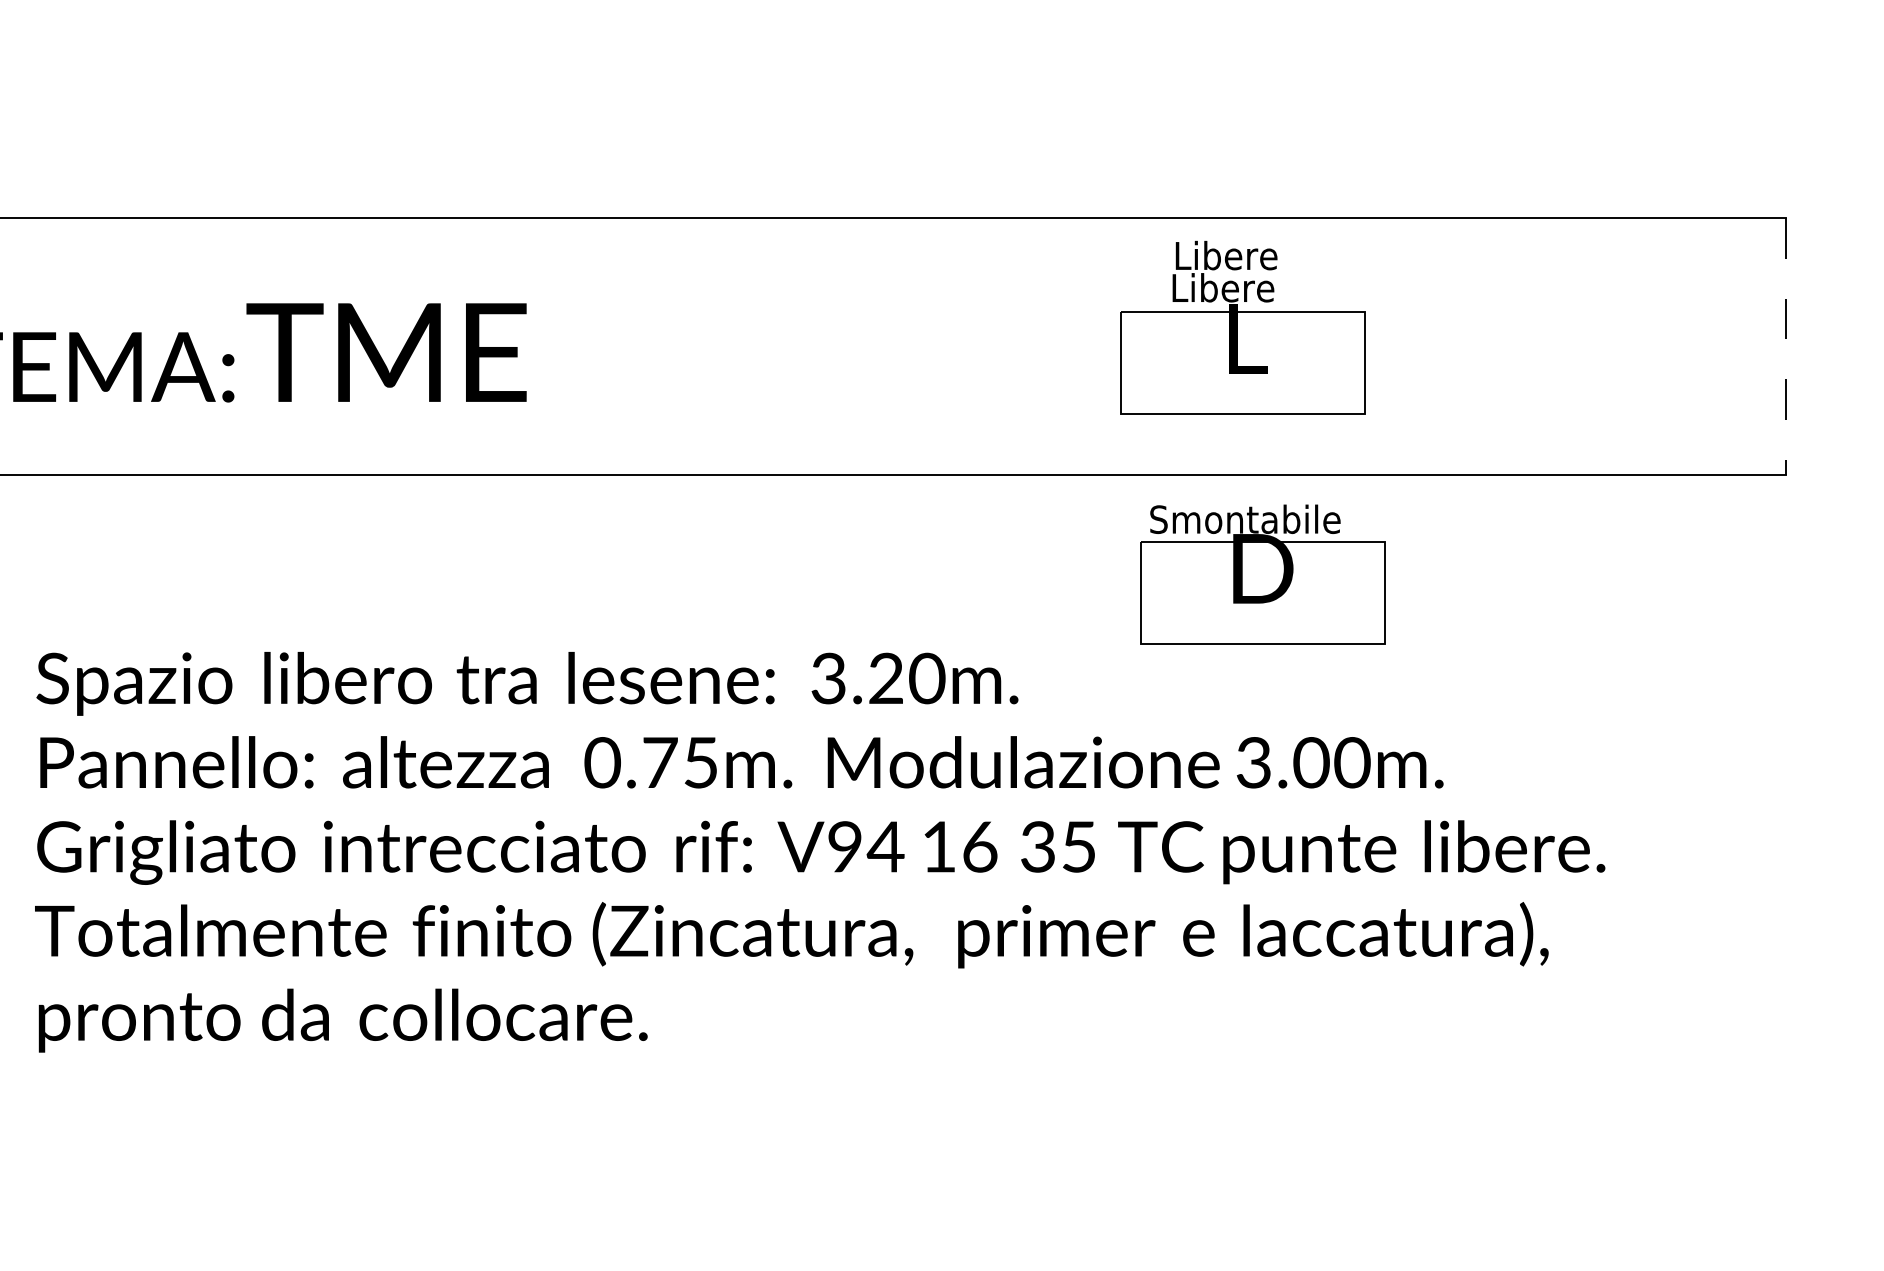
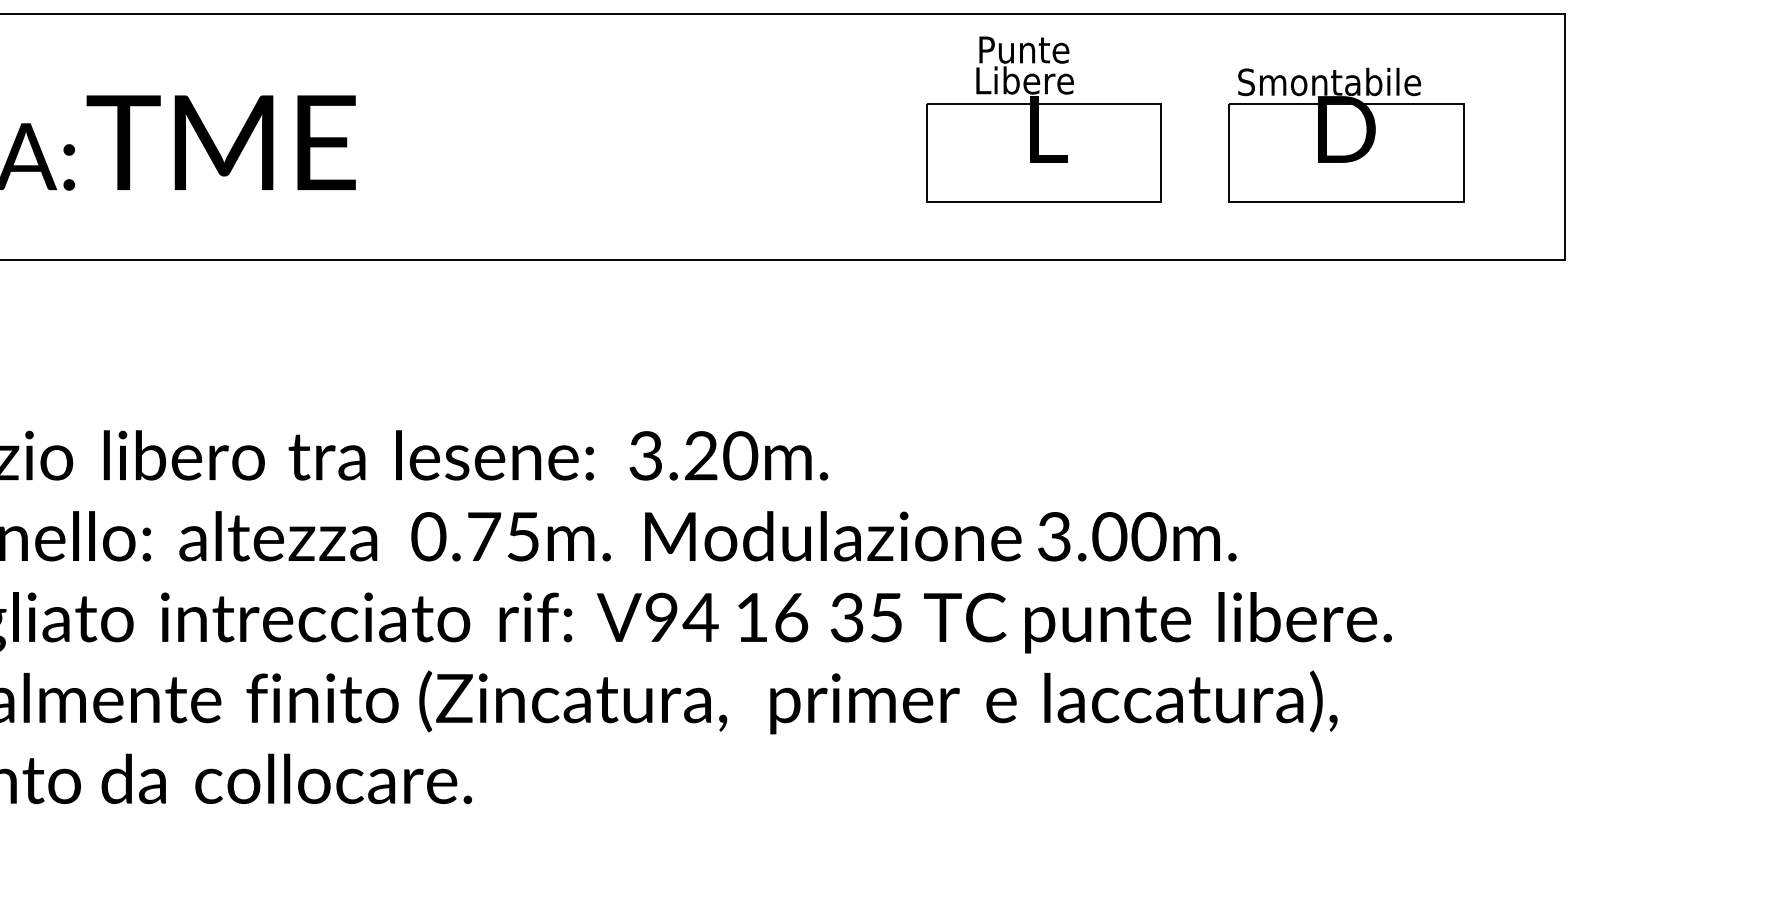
text: (1228, 255) -> (1029, 49), Libere -> Punte
line: (1785, 346) -> (1565, 136), dashed -> solid
part: (1262, 574) -> (1346, 134), moved

